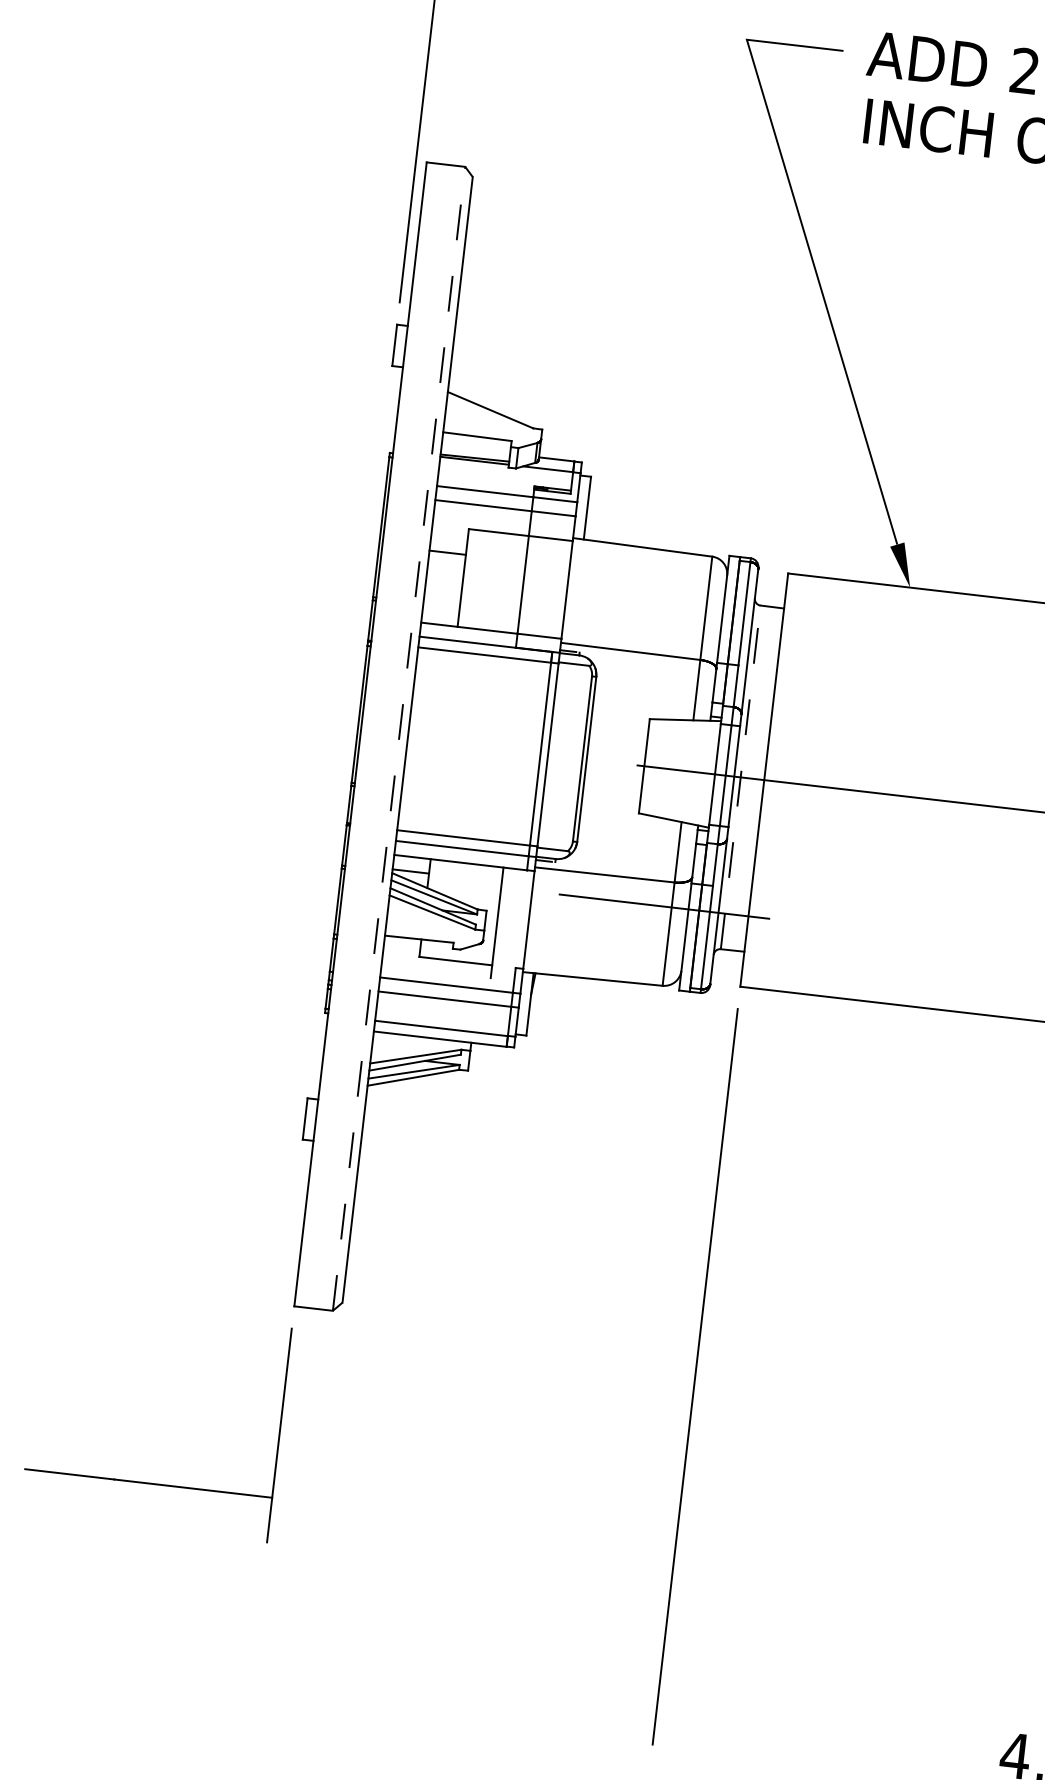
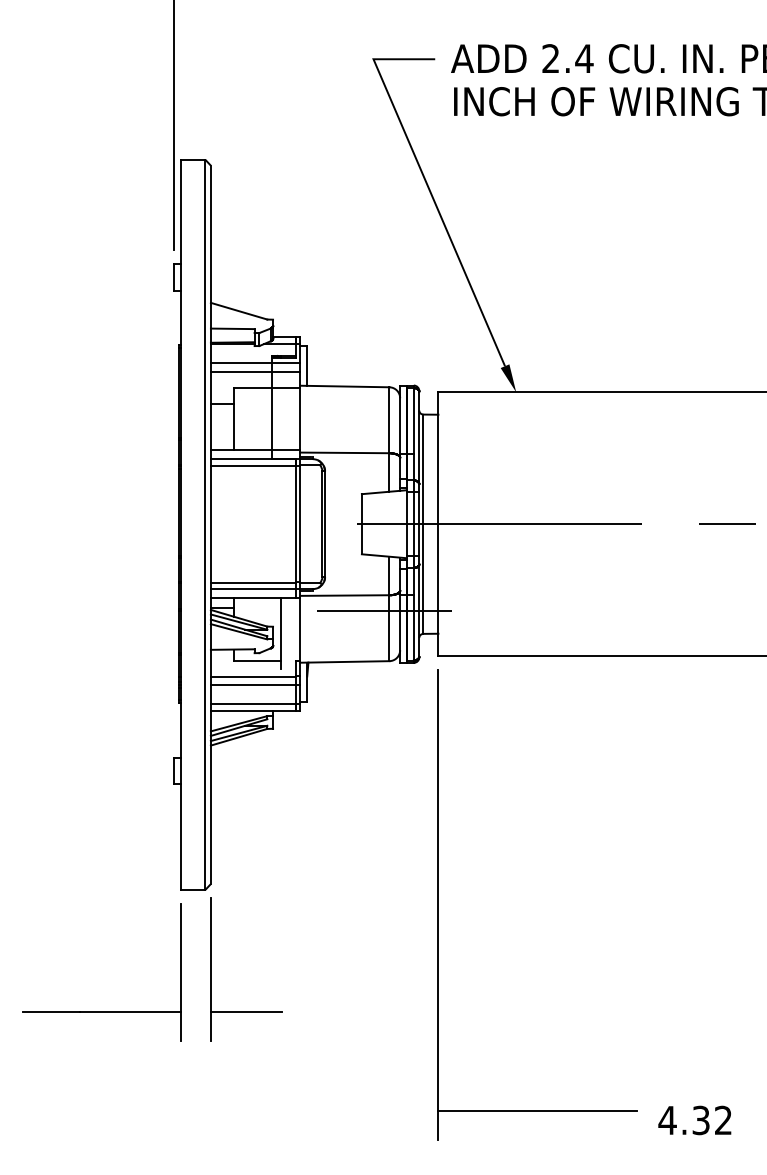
line: (399, 738) -> (205, 524), dashed -> solid
line: (740, 777) -> (423, 524), dashed -> solid
part: (327, 1436) -> (211, 969), added
line: (813, 1718) -> (537, 1111), added

